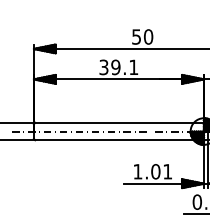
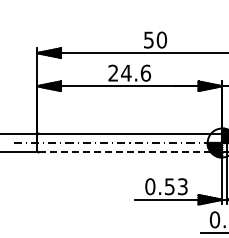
text: (118, 66) -> (129, 72), 39.1 -> 24.6
line: (119, 140) -> (130, 152), solid -> dashed
text: (152, 171) -> (166, 186), 1.01 -> 0.53

